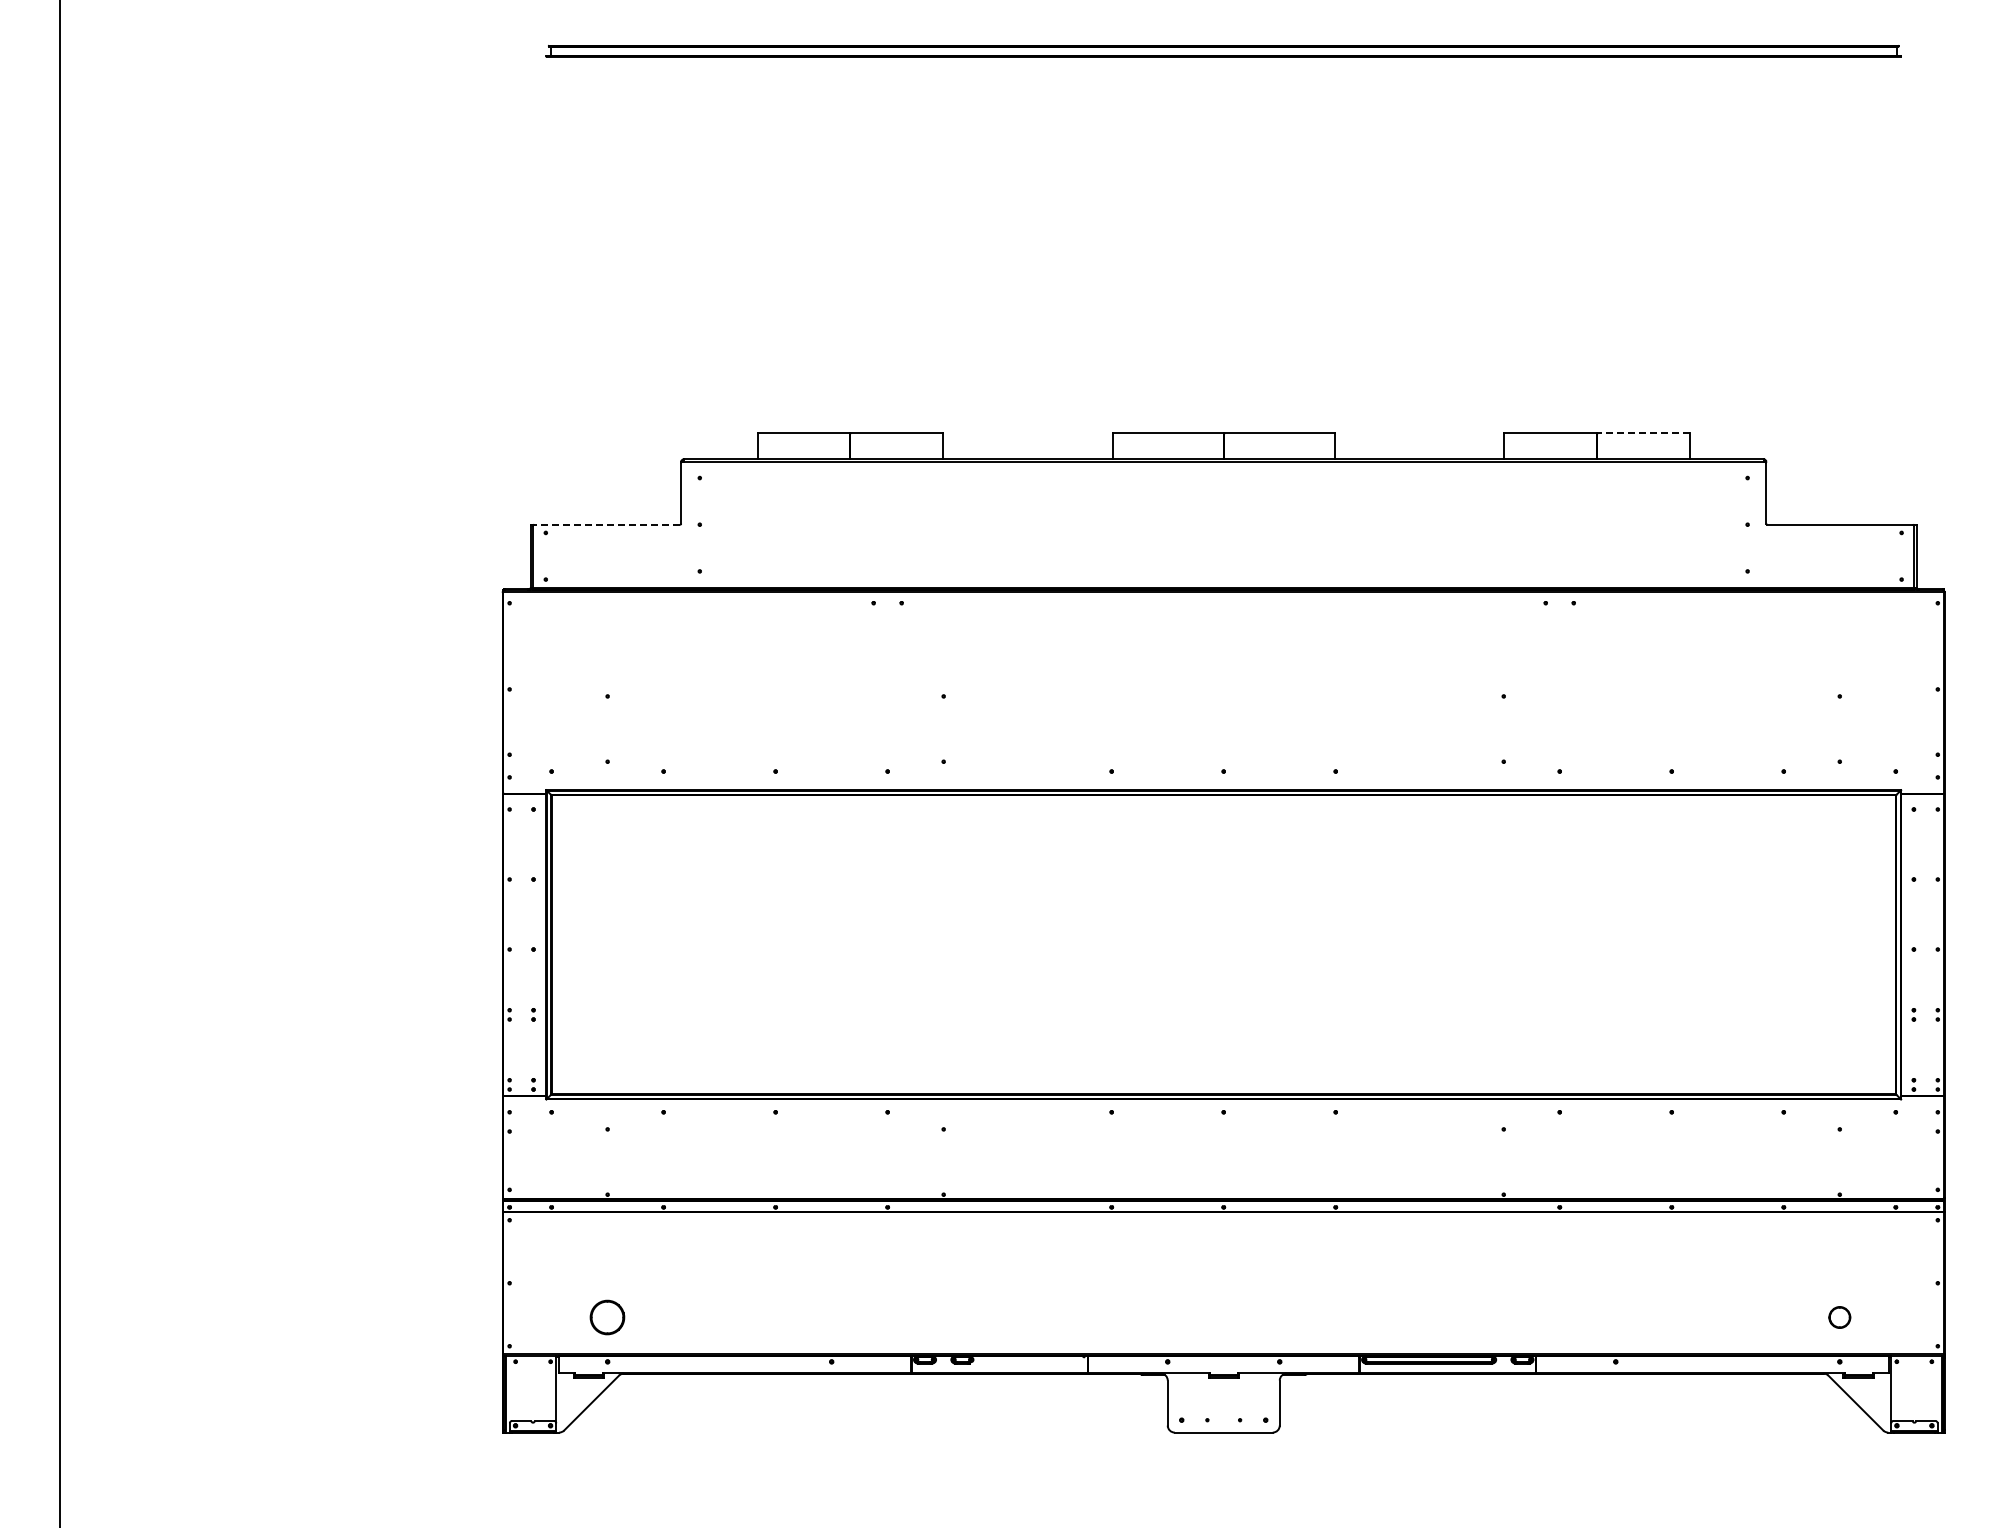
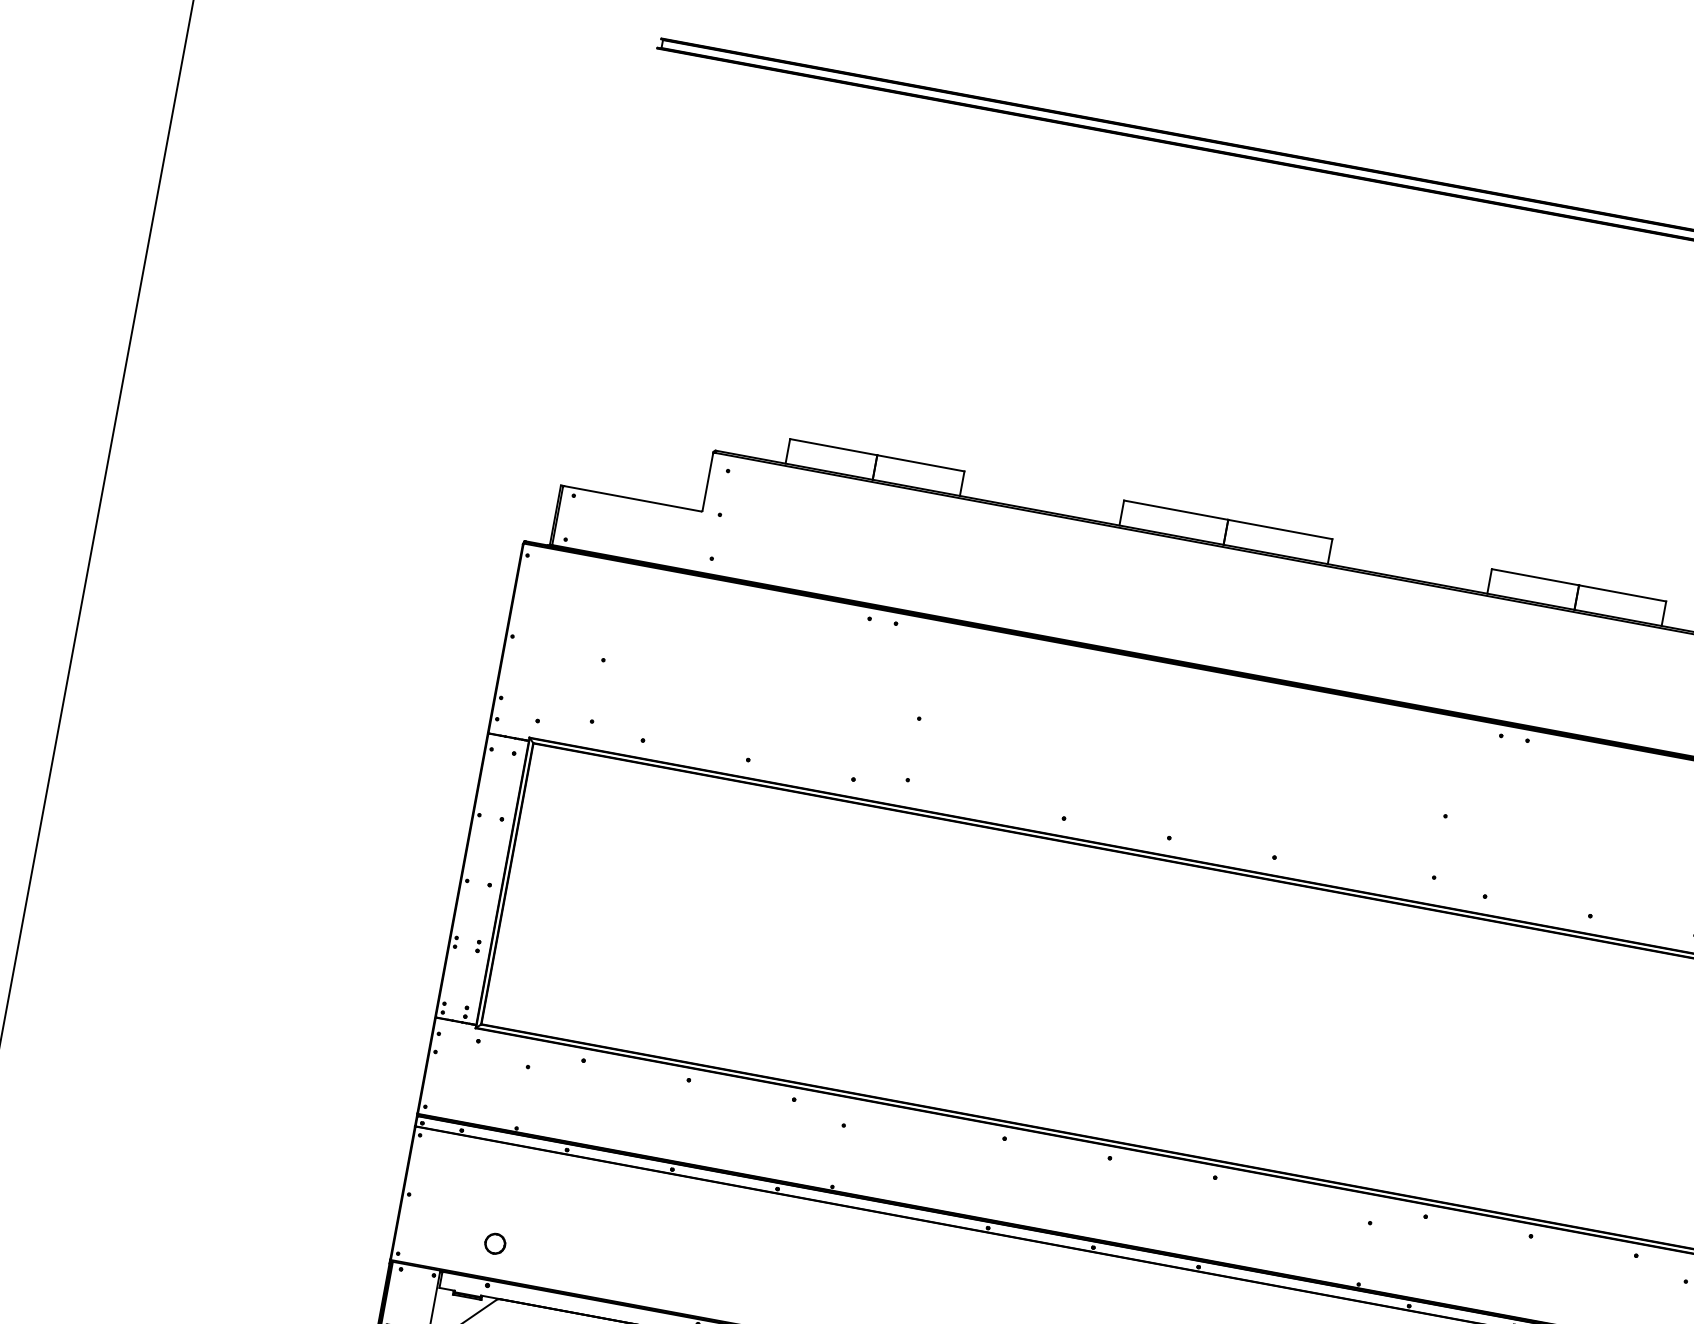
line: (1643, 433) -> (1622, 593), dashed -> solid
line: (607, 524) -> (633, 498), dashed -> solid
part: (607, 1317) -> (495, 1243), size x0.62

